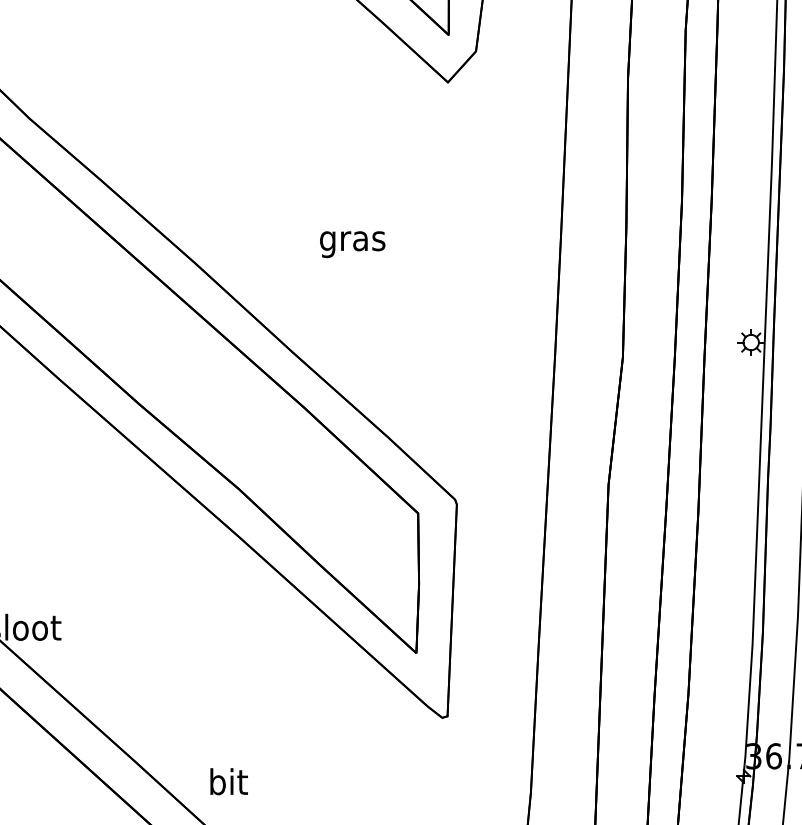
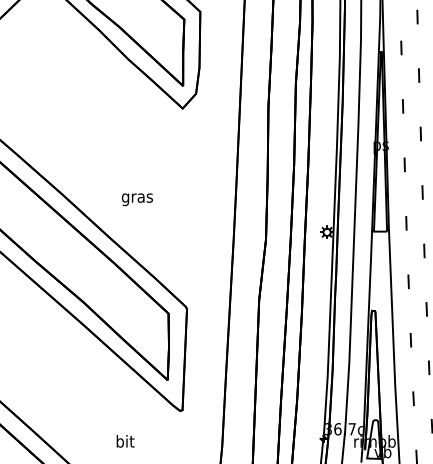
text: (350, 244) -> (136, 199), moved
text: (228, 782) -> (125, 441), moved

